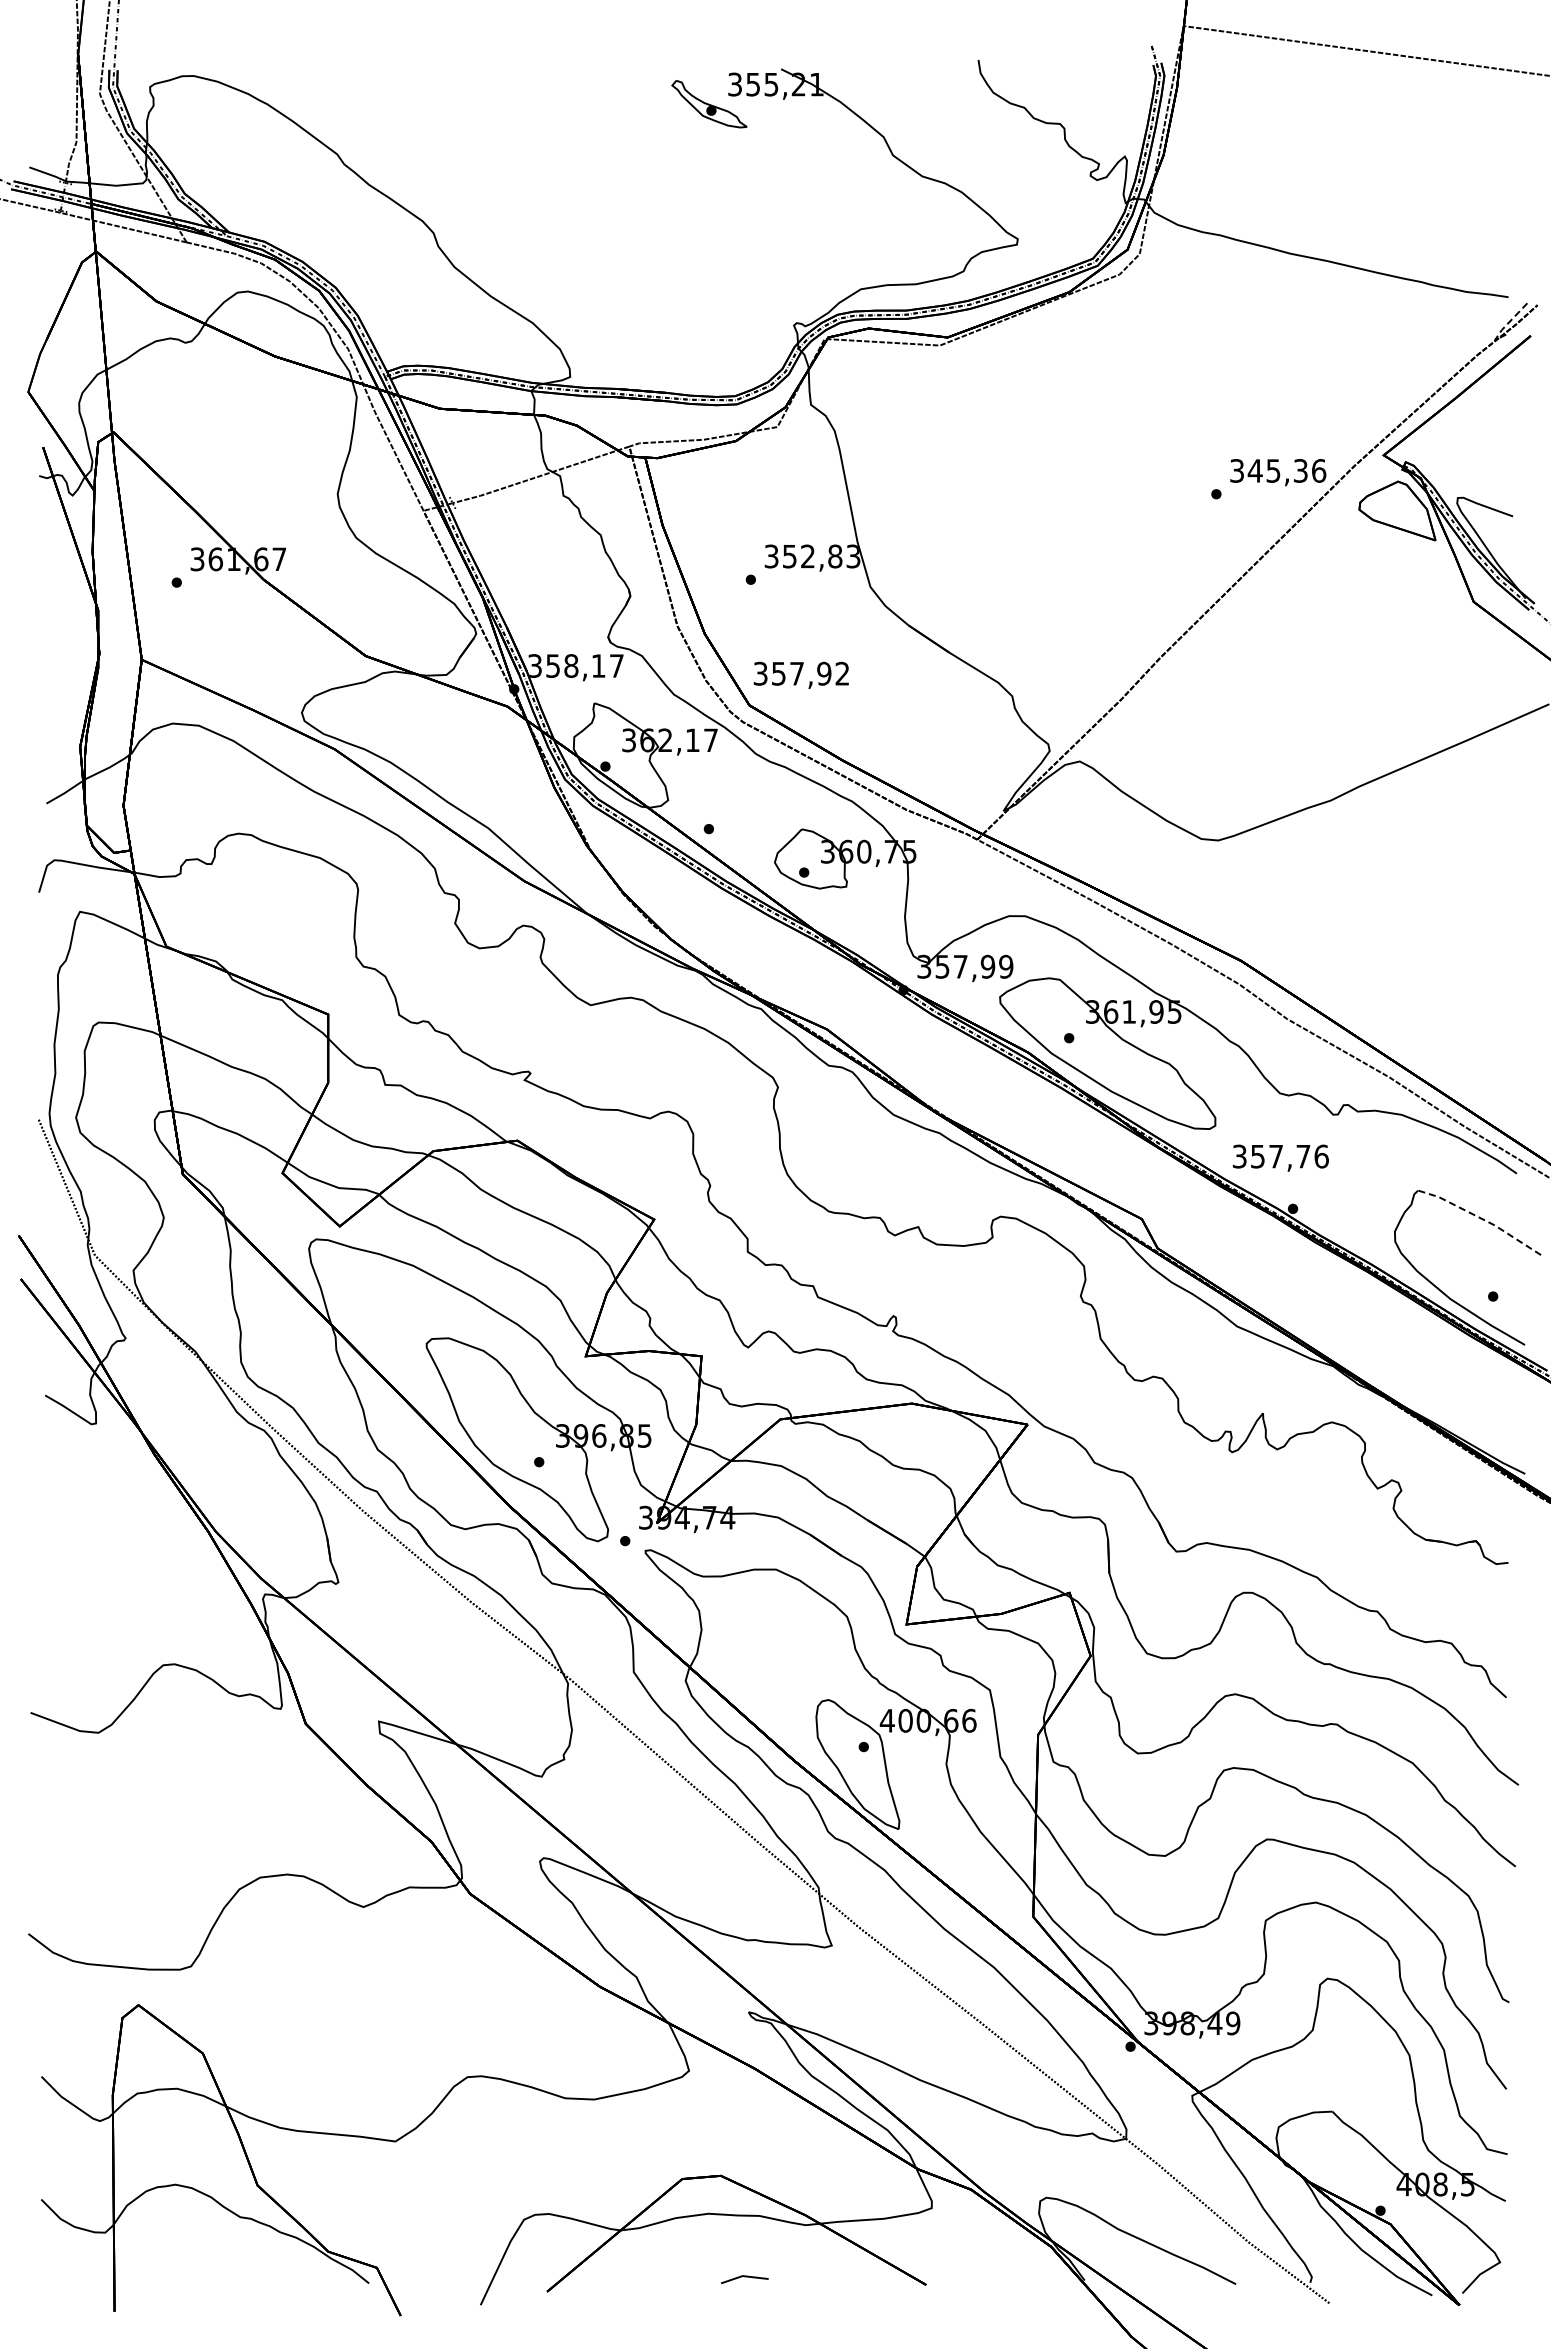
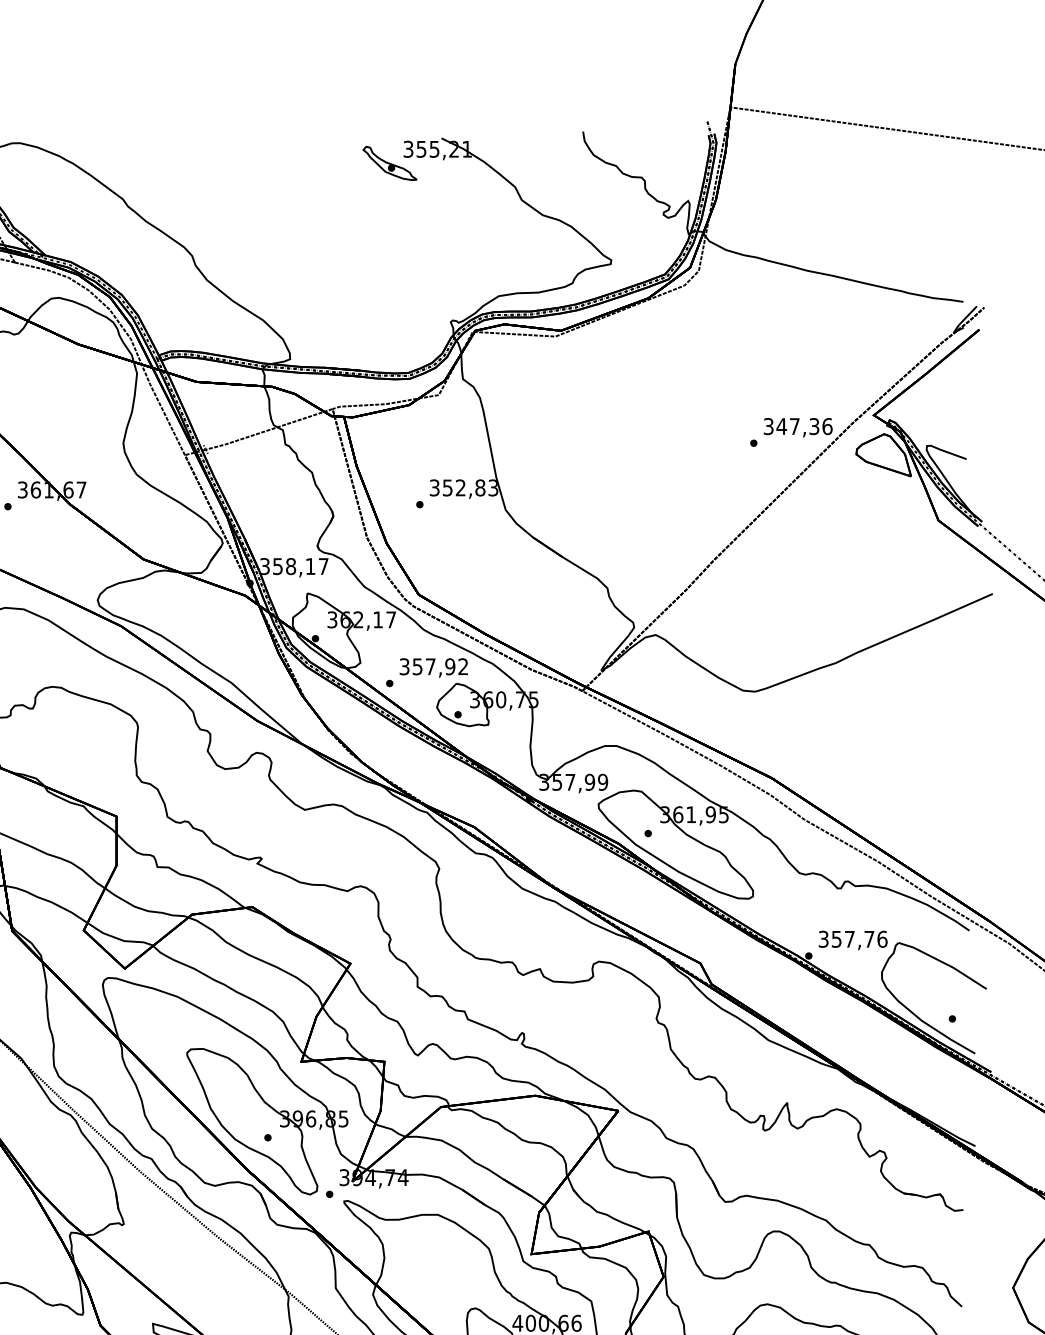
line: (1503, 327) -> (959, 323), dashed -> solid
text: (1273, 470) -> (794, 426), 345,36 -> 347,36
text: (800, 674) -> (433, 667), moved
text: (1280, 1157) -> (852, 939), moved
line: (1481, 1218) -> (944, 962), dashed -> solid

